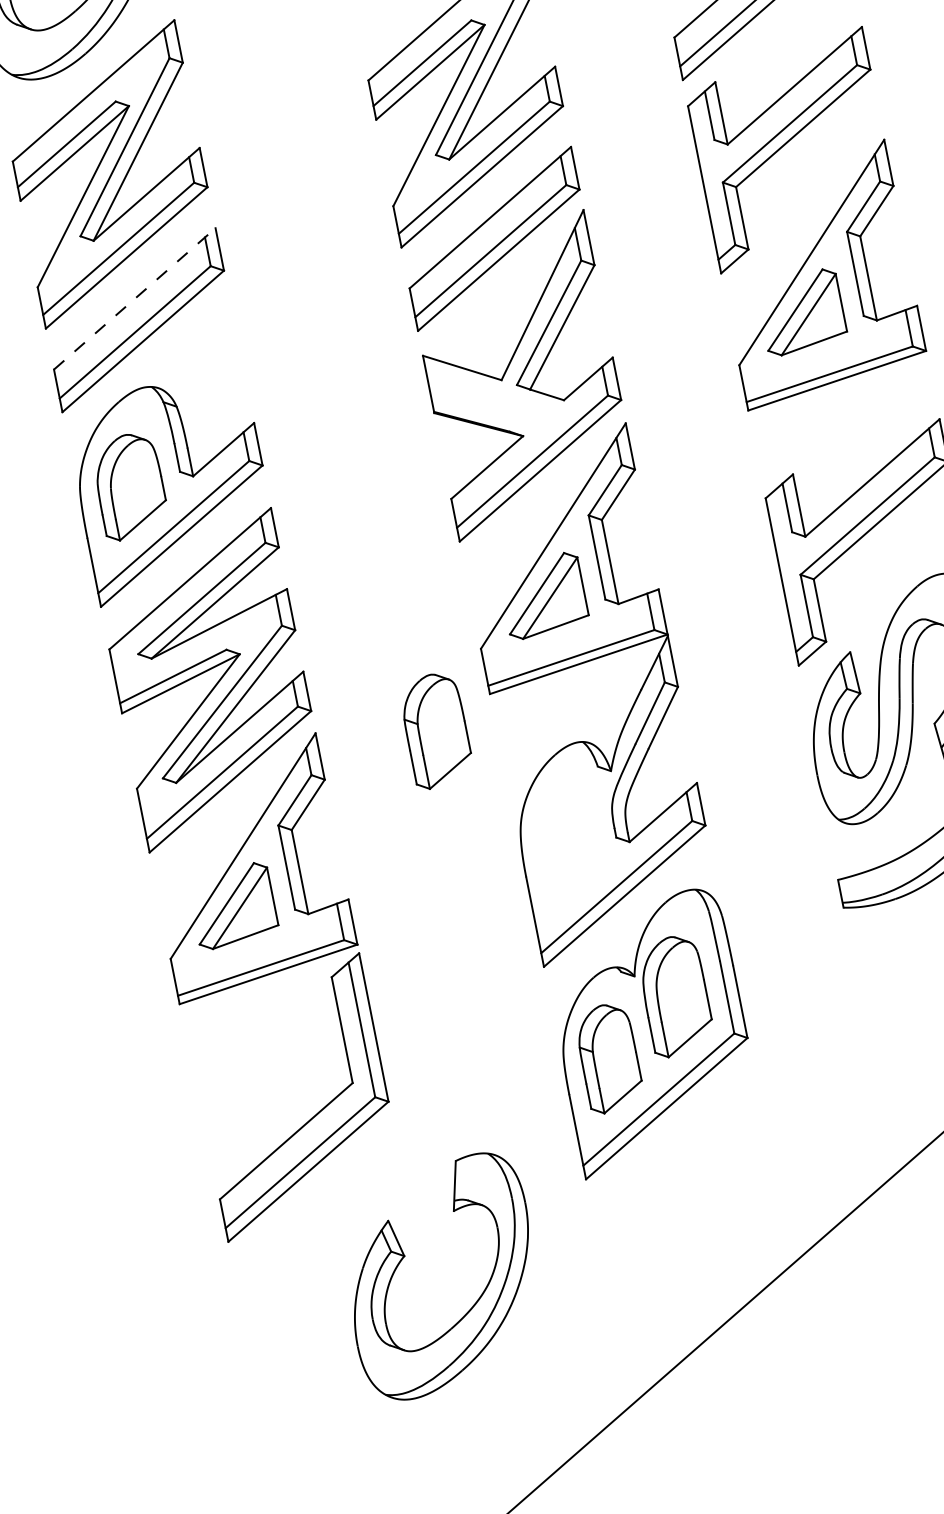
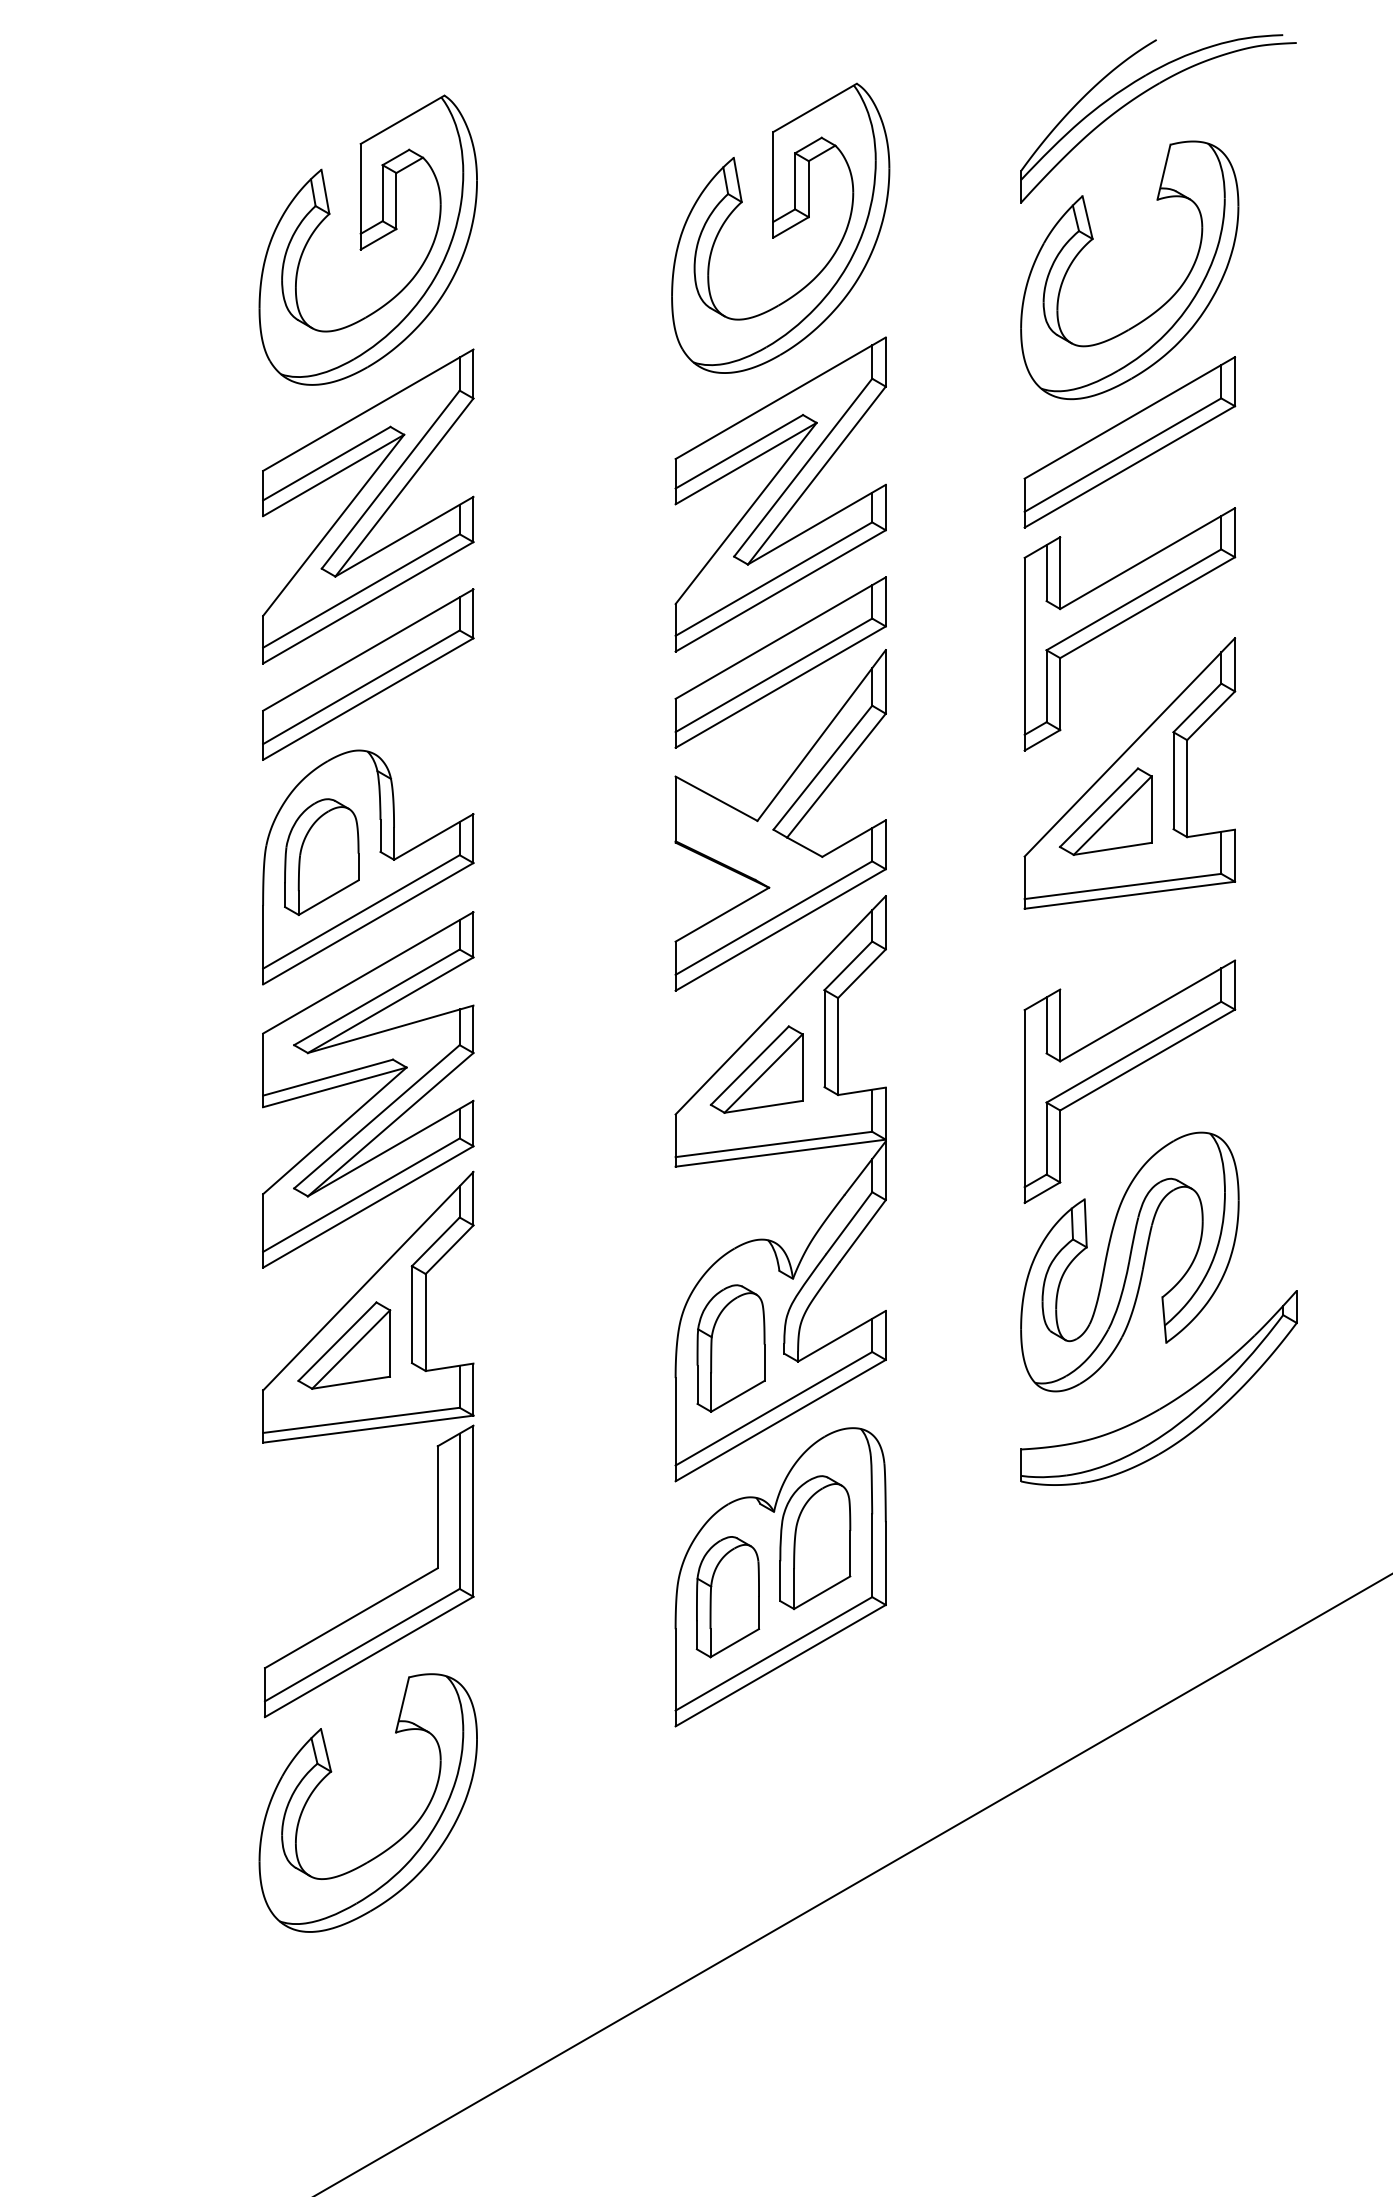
line: (134, 298) -> (368, 649), dashed -> solid
part: (435, 730) -> (730, 1348), moved
part: (405, 1255) -> (332, 1771), moved

